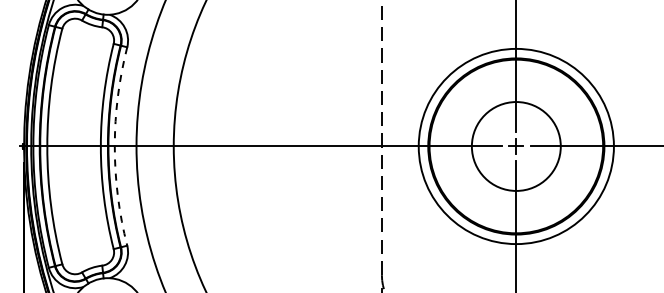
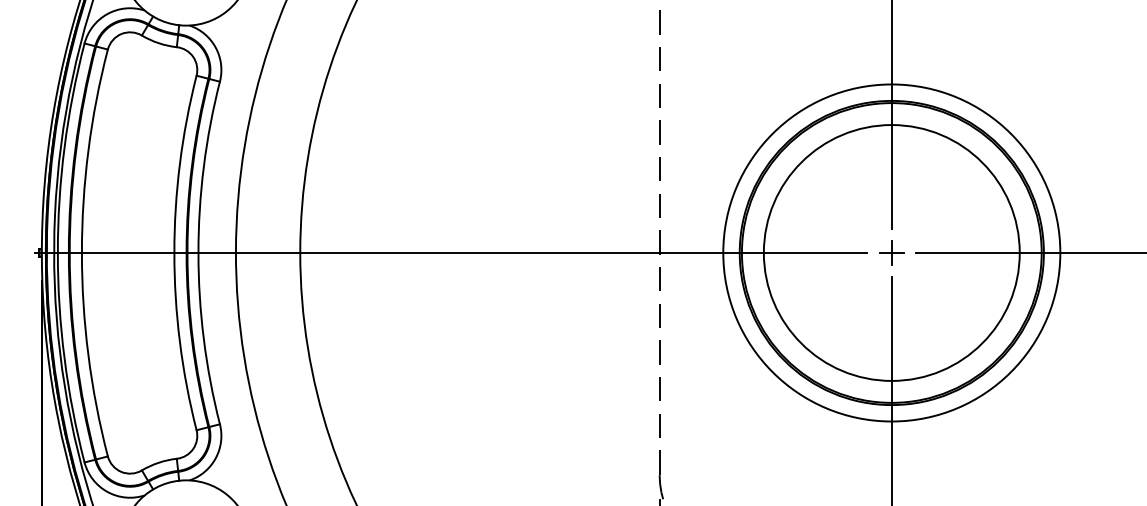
arc: (114, 146) -> (197, 253), dashed -> solid
circle: (516, 146) -> (892, 253), size x1.67

